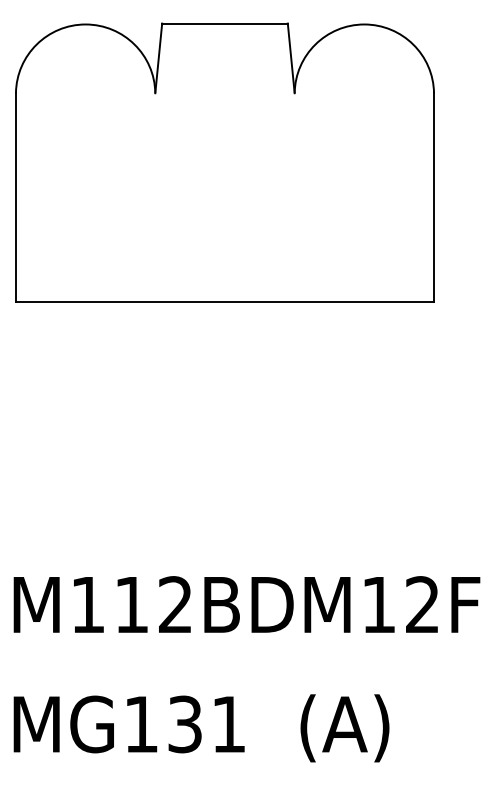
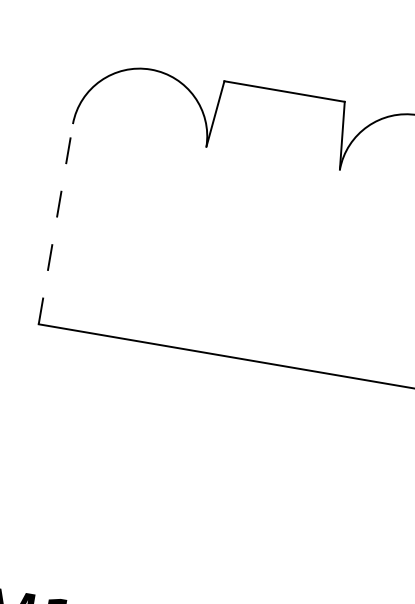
line: (15, 197) -> (55, 223), solid -> dashed

